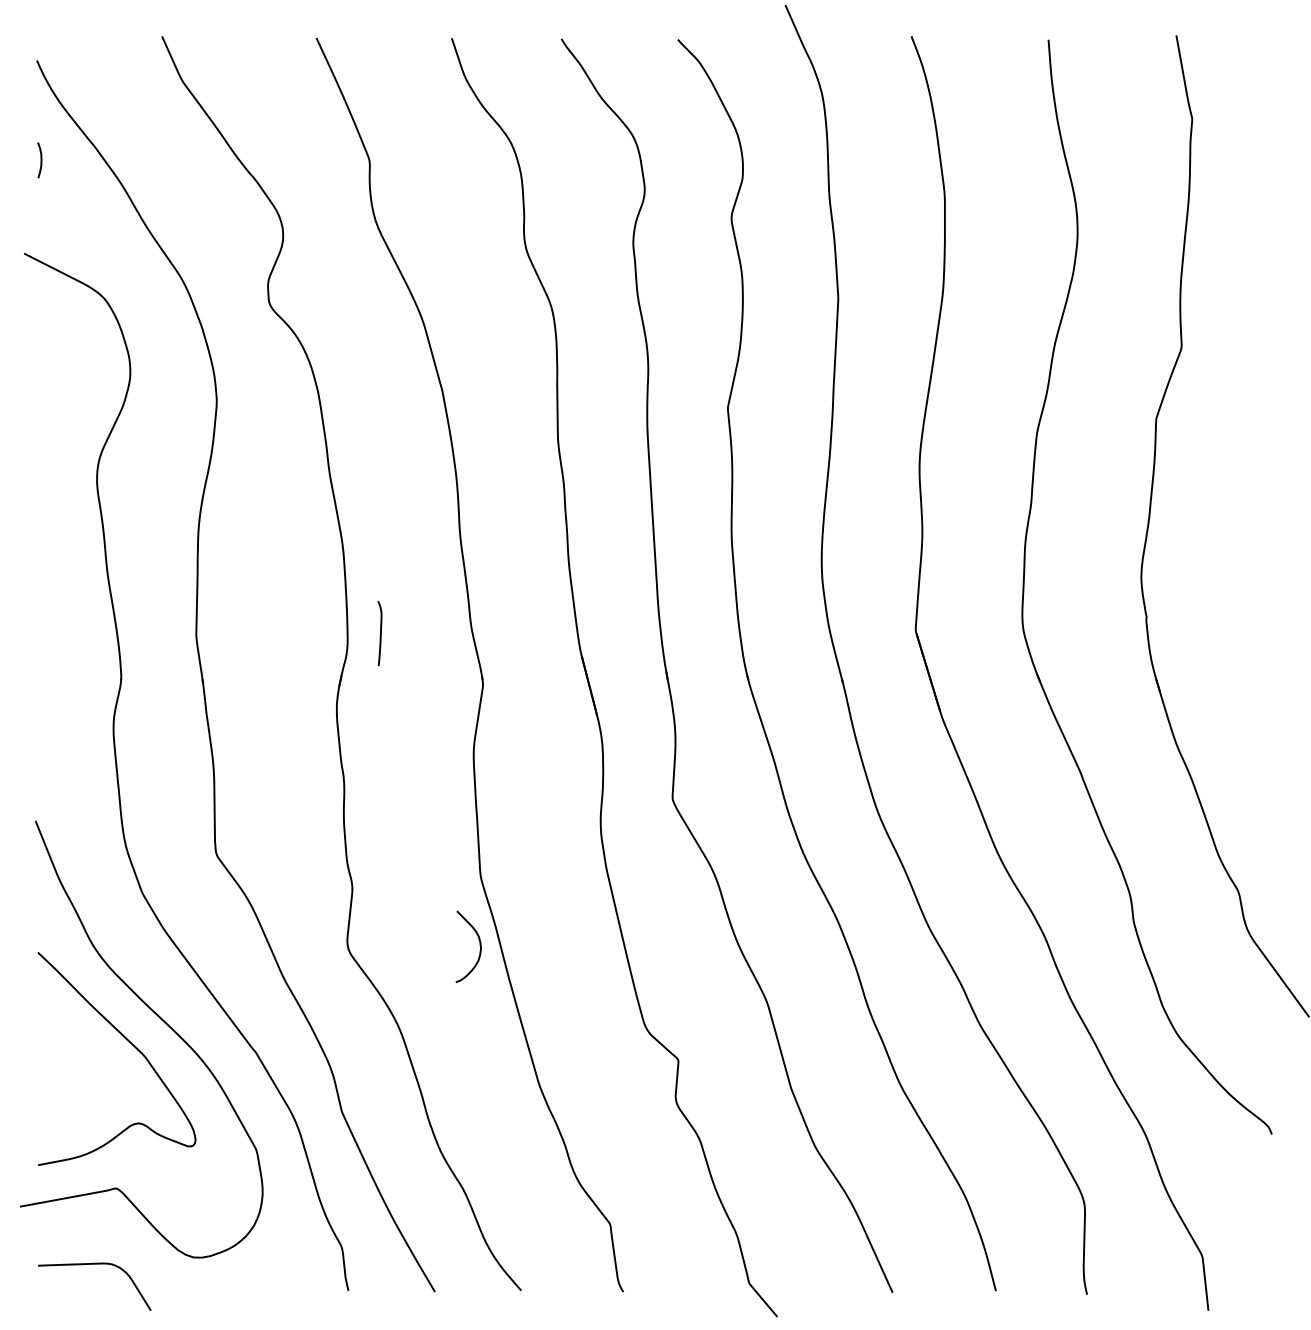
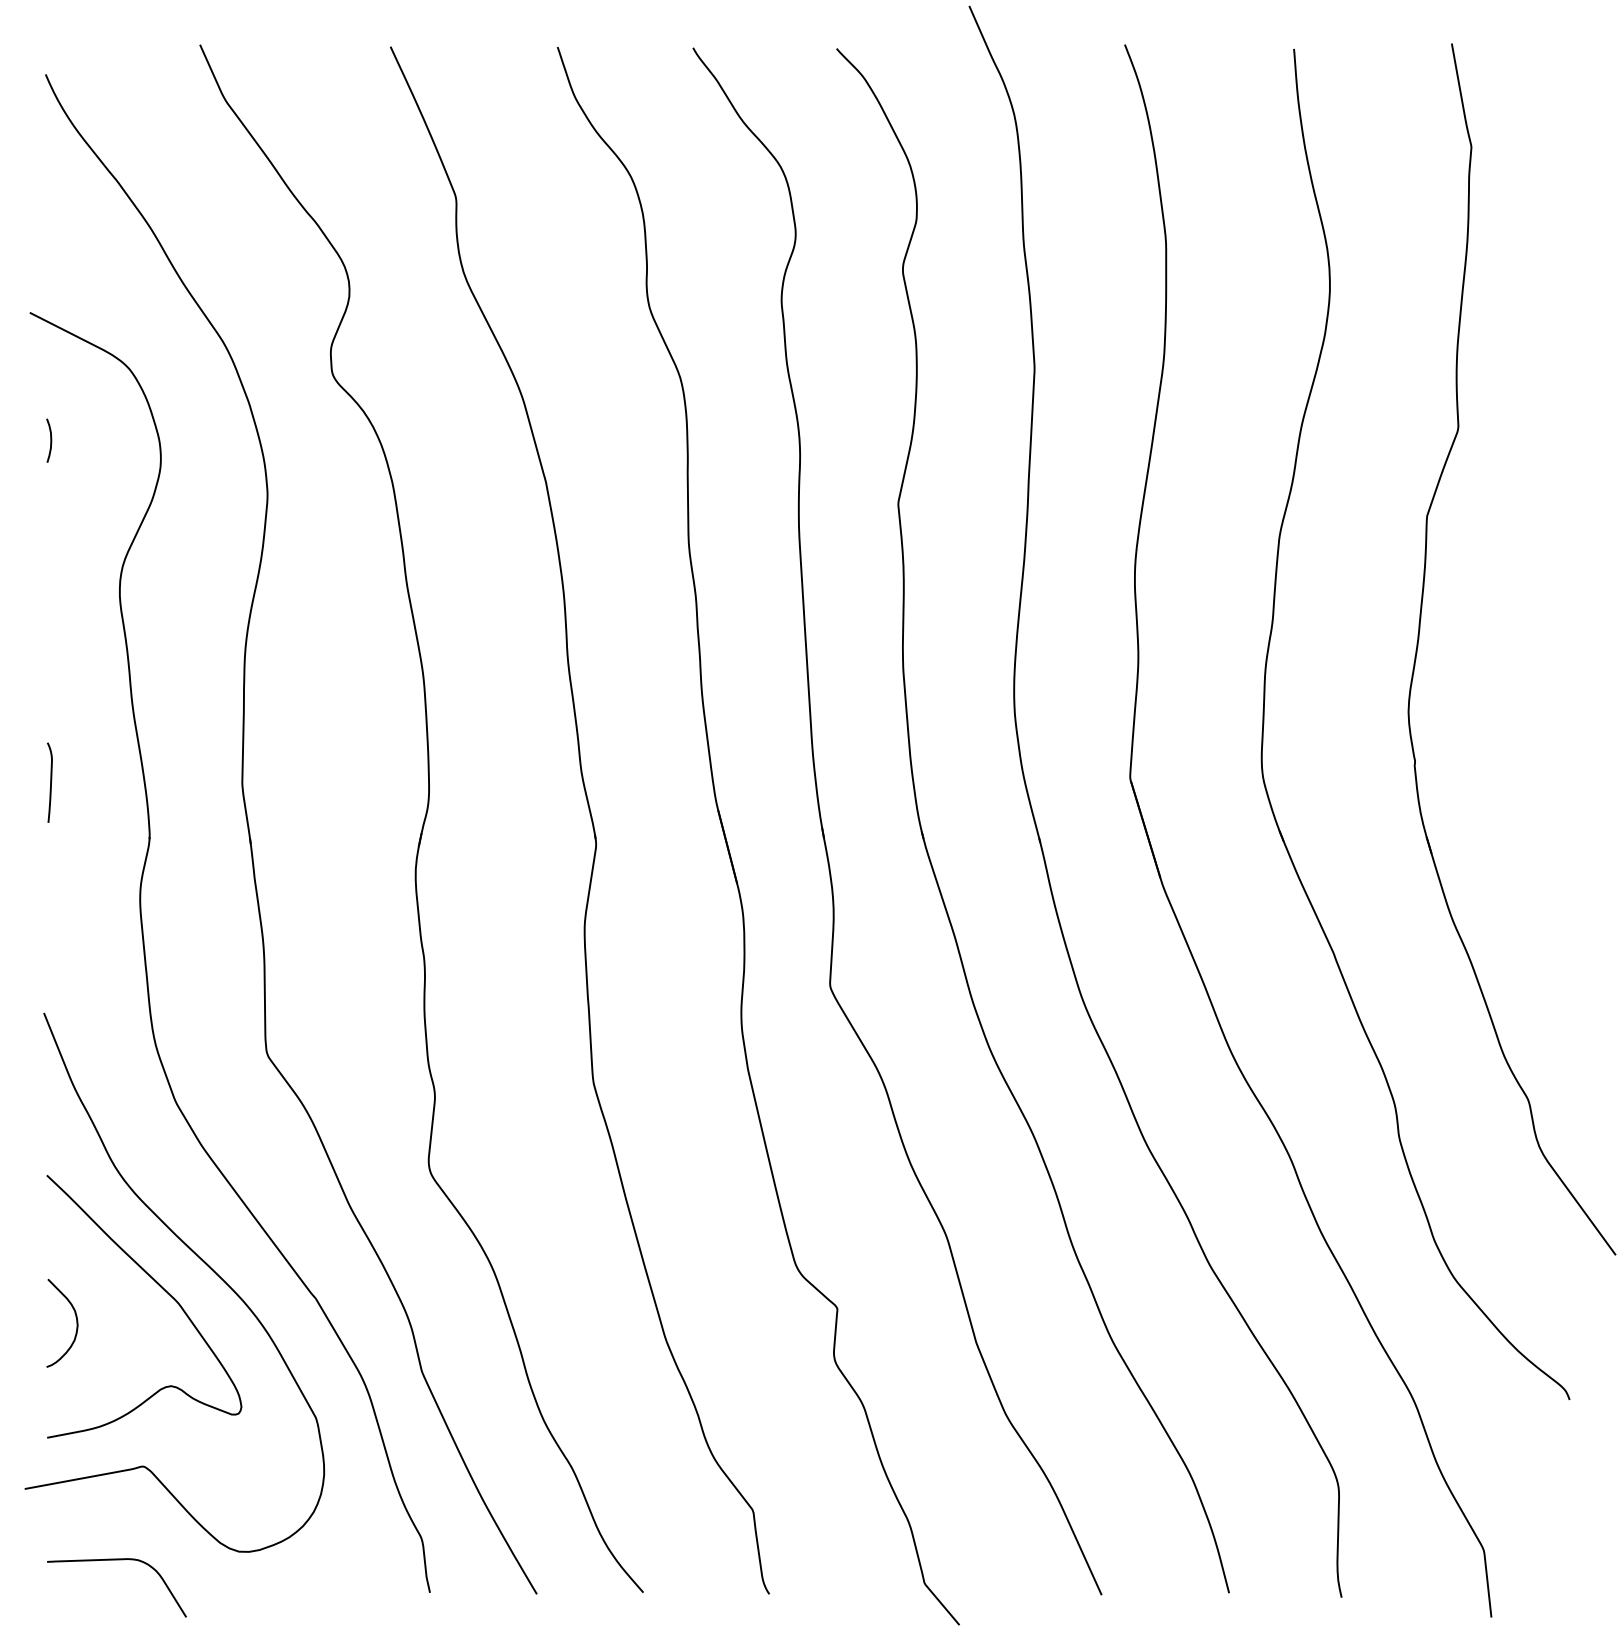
curve: (40, 160) -> (50, 440), moved
curve: (380, 633) -> (50, 782), moved
curve: (479, 942) -> (75, 1317), moved

